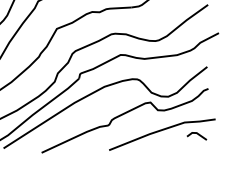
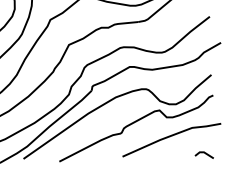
line: (196, 134) -> (203, 153), moved

